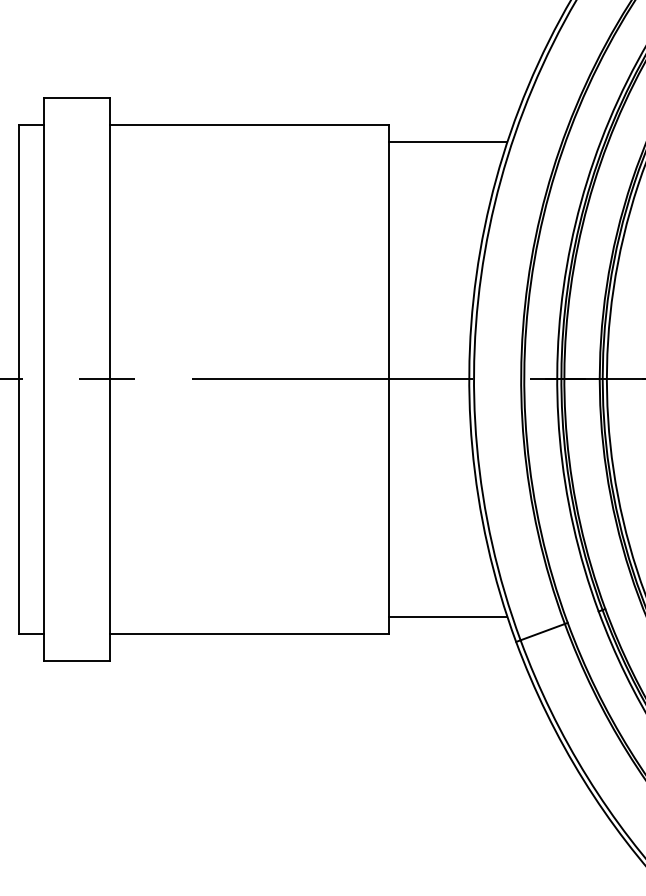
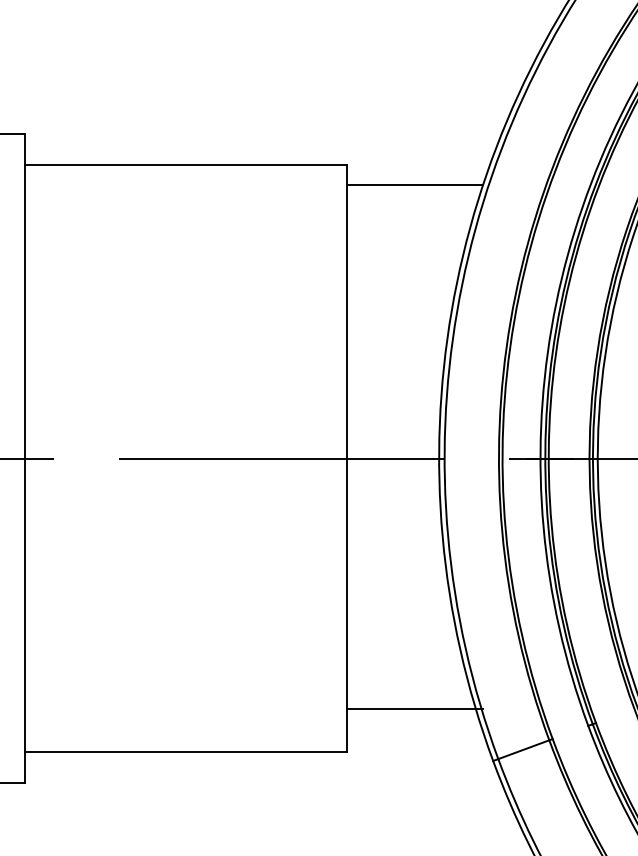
line: (448, 616) -> (415, 708), moved

